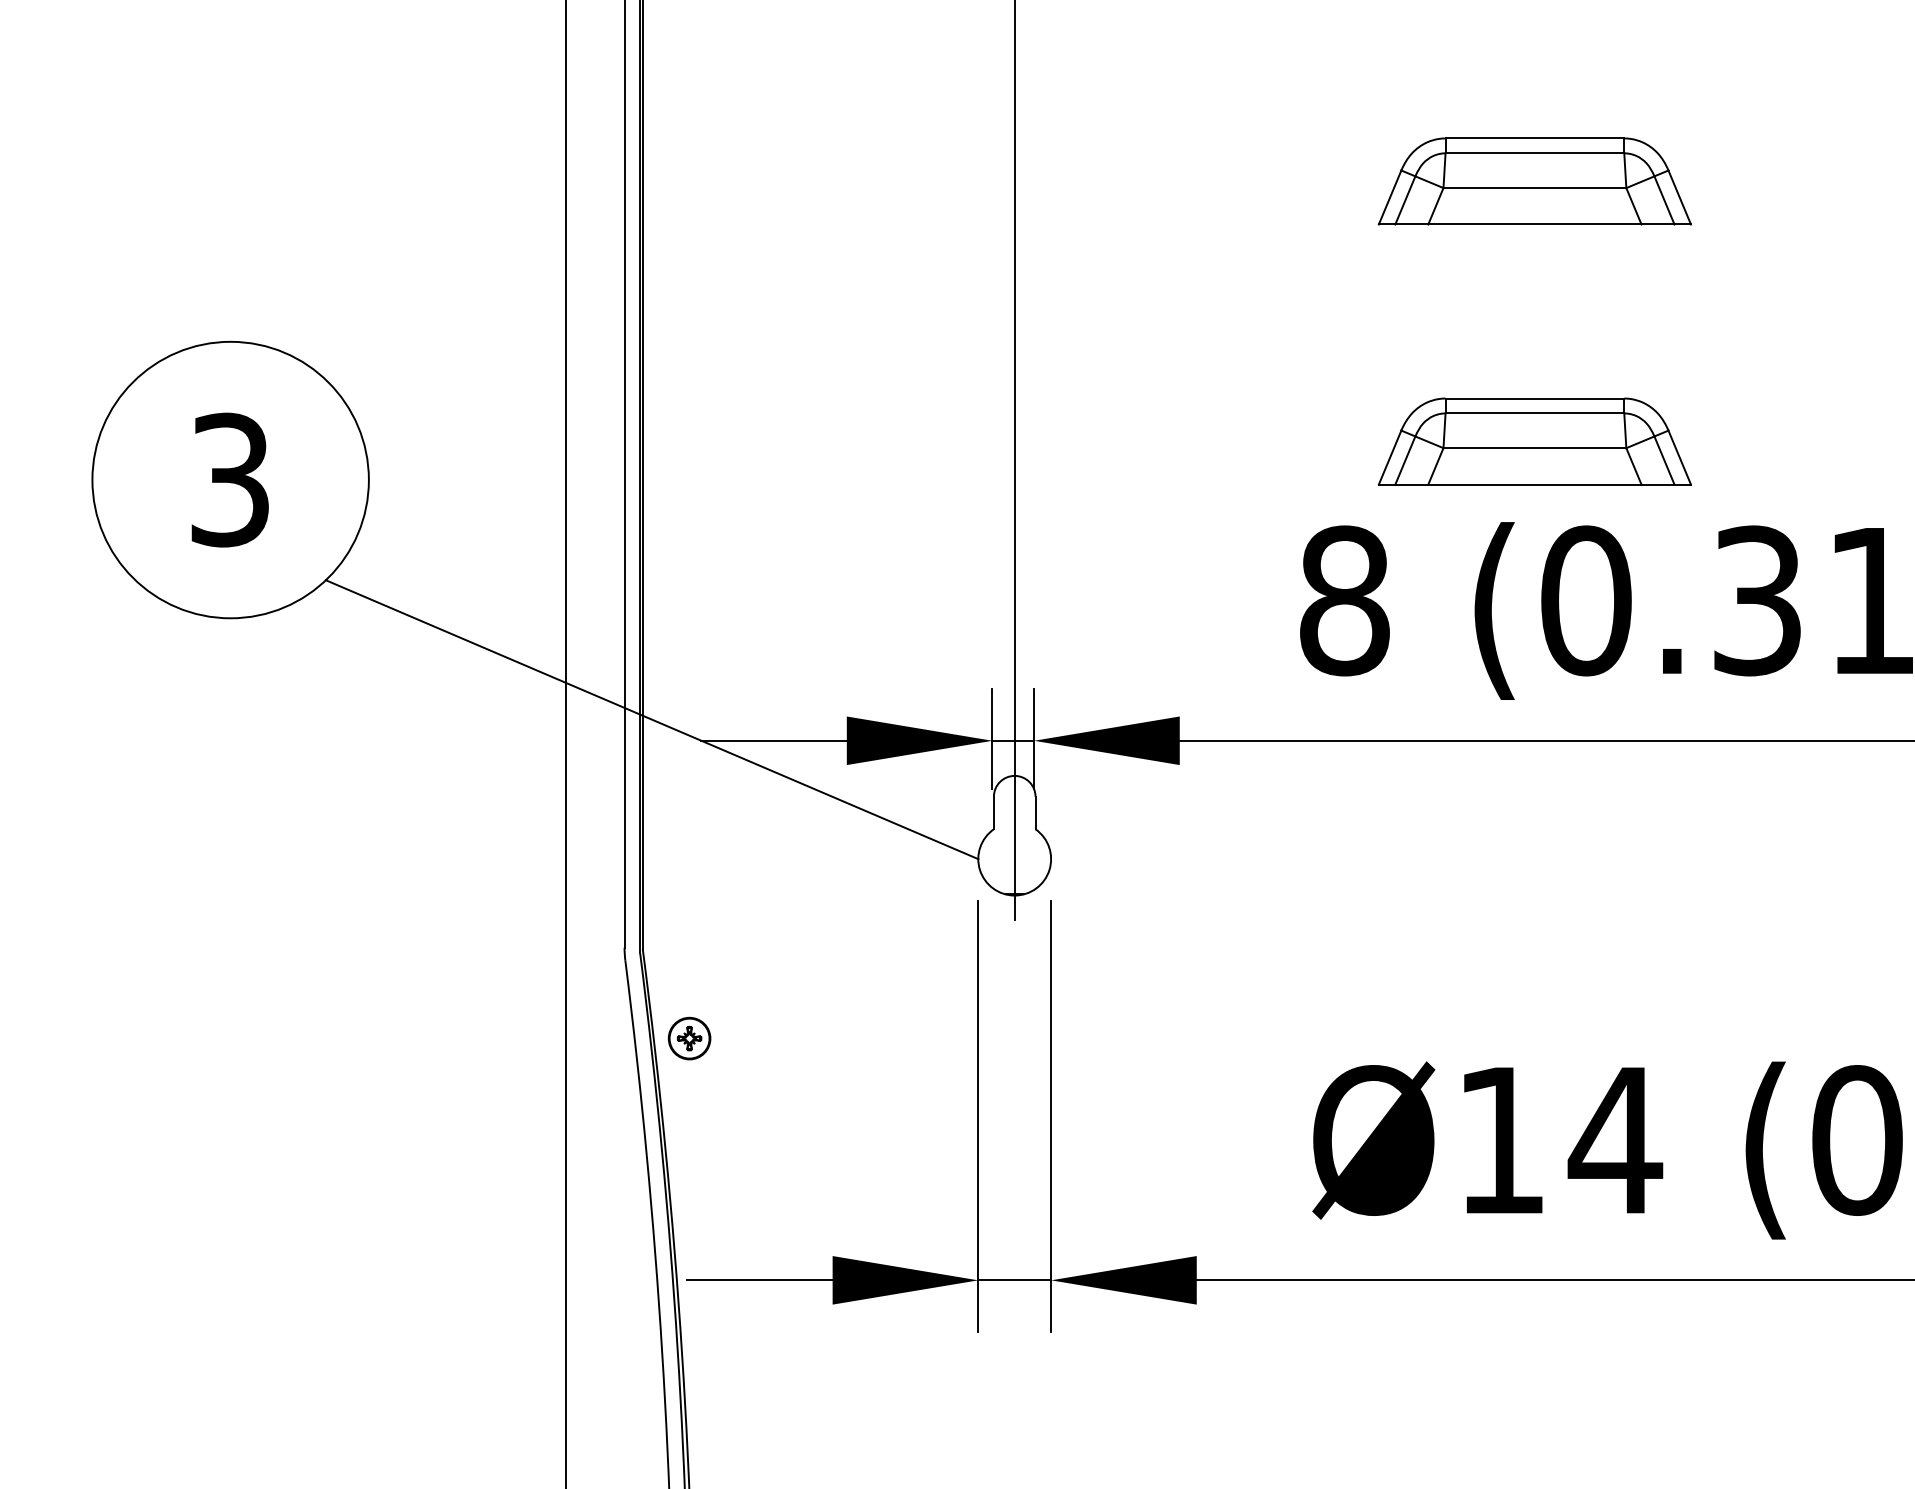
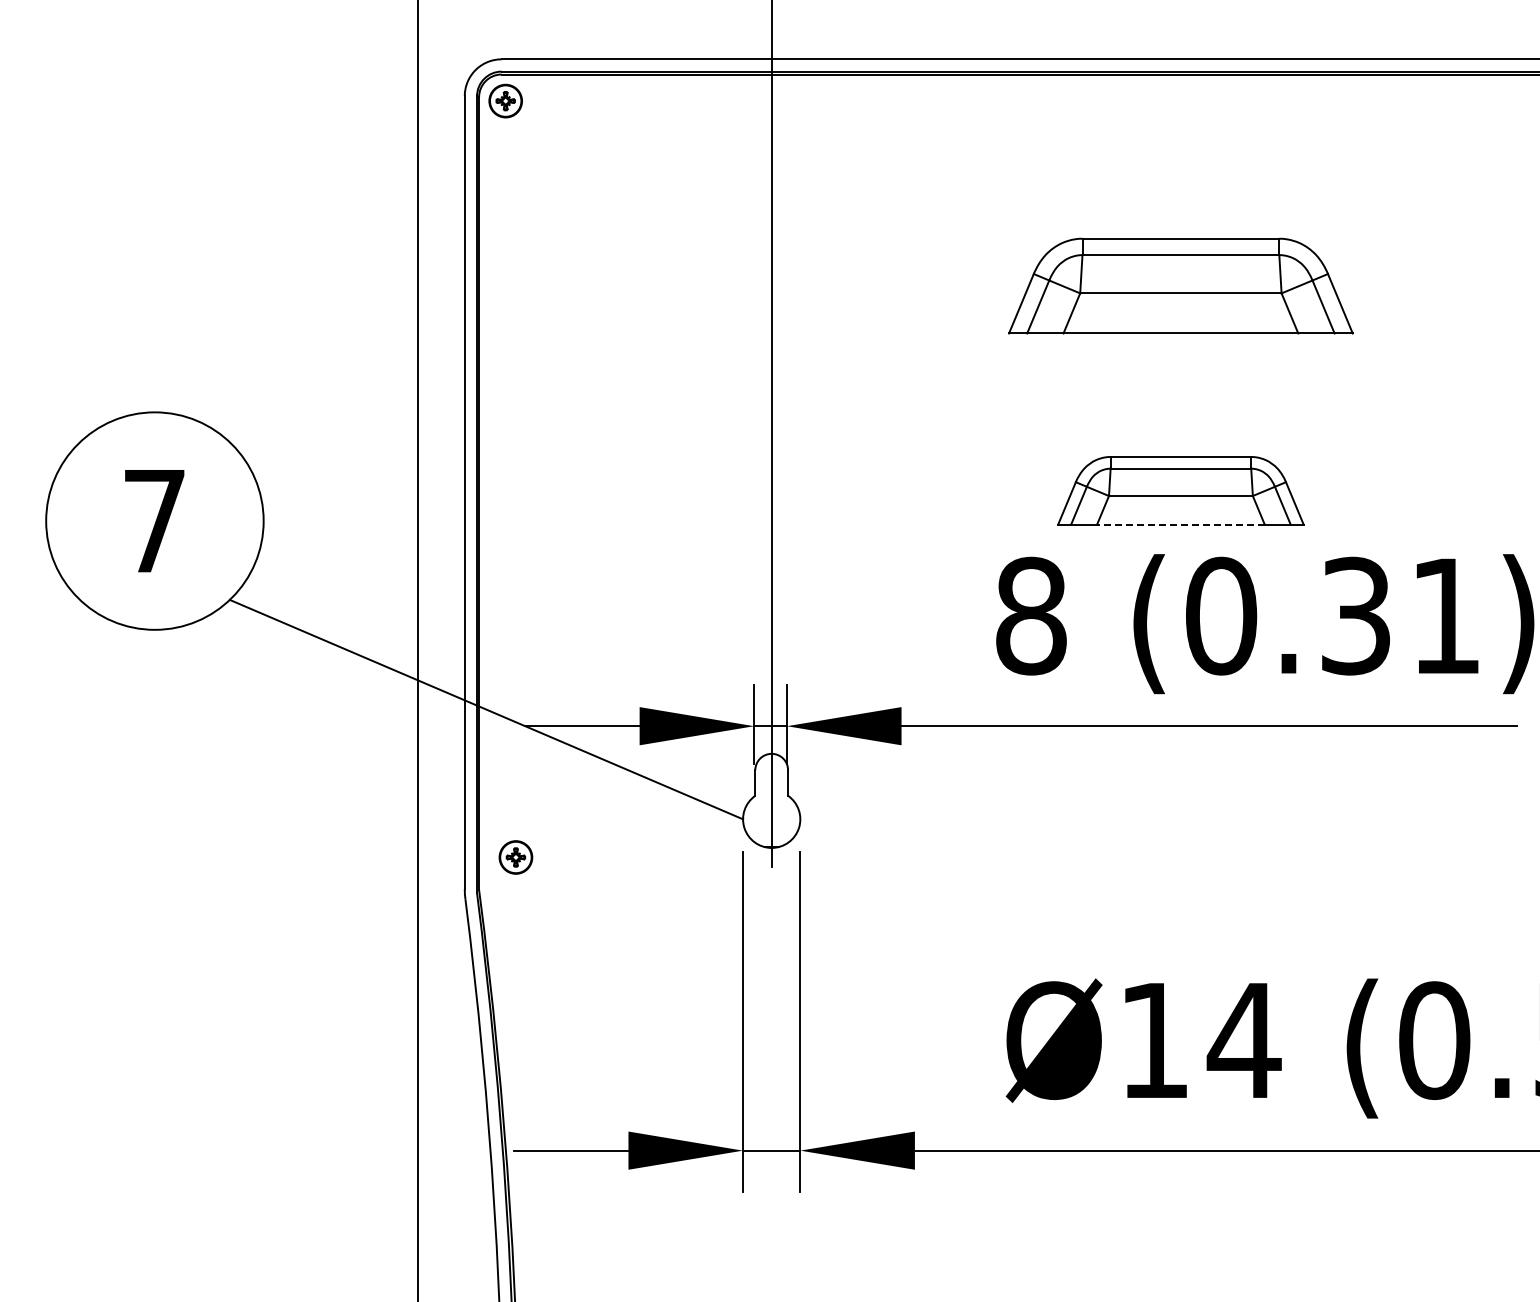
part: (1534, 181) -> (1180, 286), size x1.4
text: (230, 480) -> (154, 521), 3 -> 7
line: (1534, 484) -> (1180, 524), solid -> dashed
part: (689, 1038) -> (515, 857), moved

